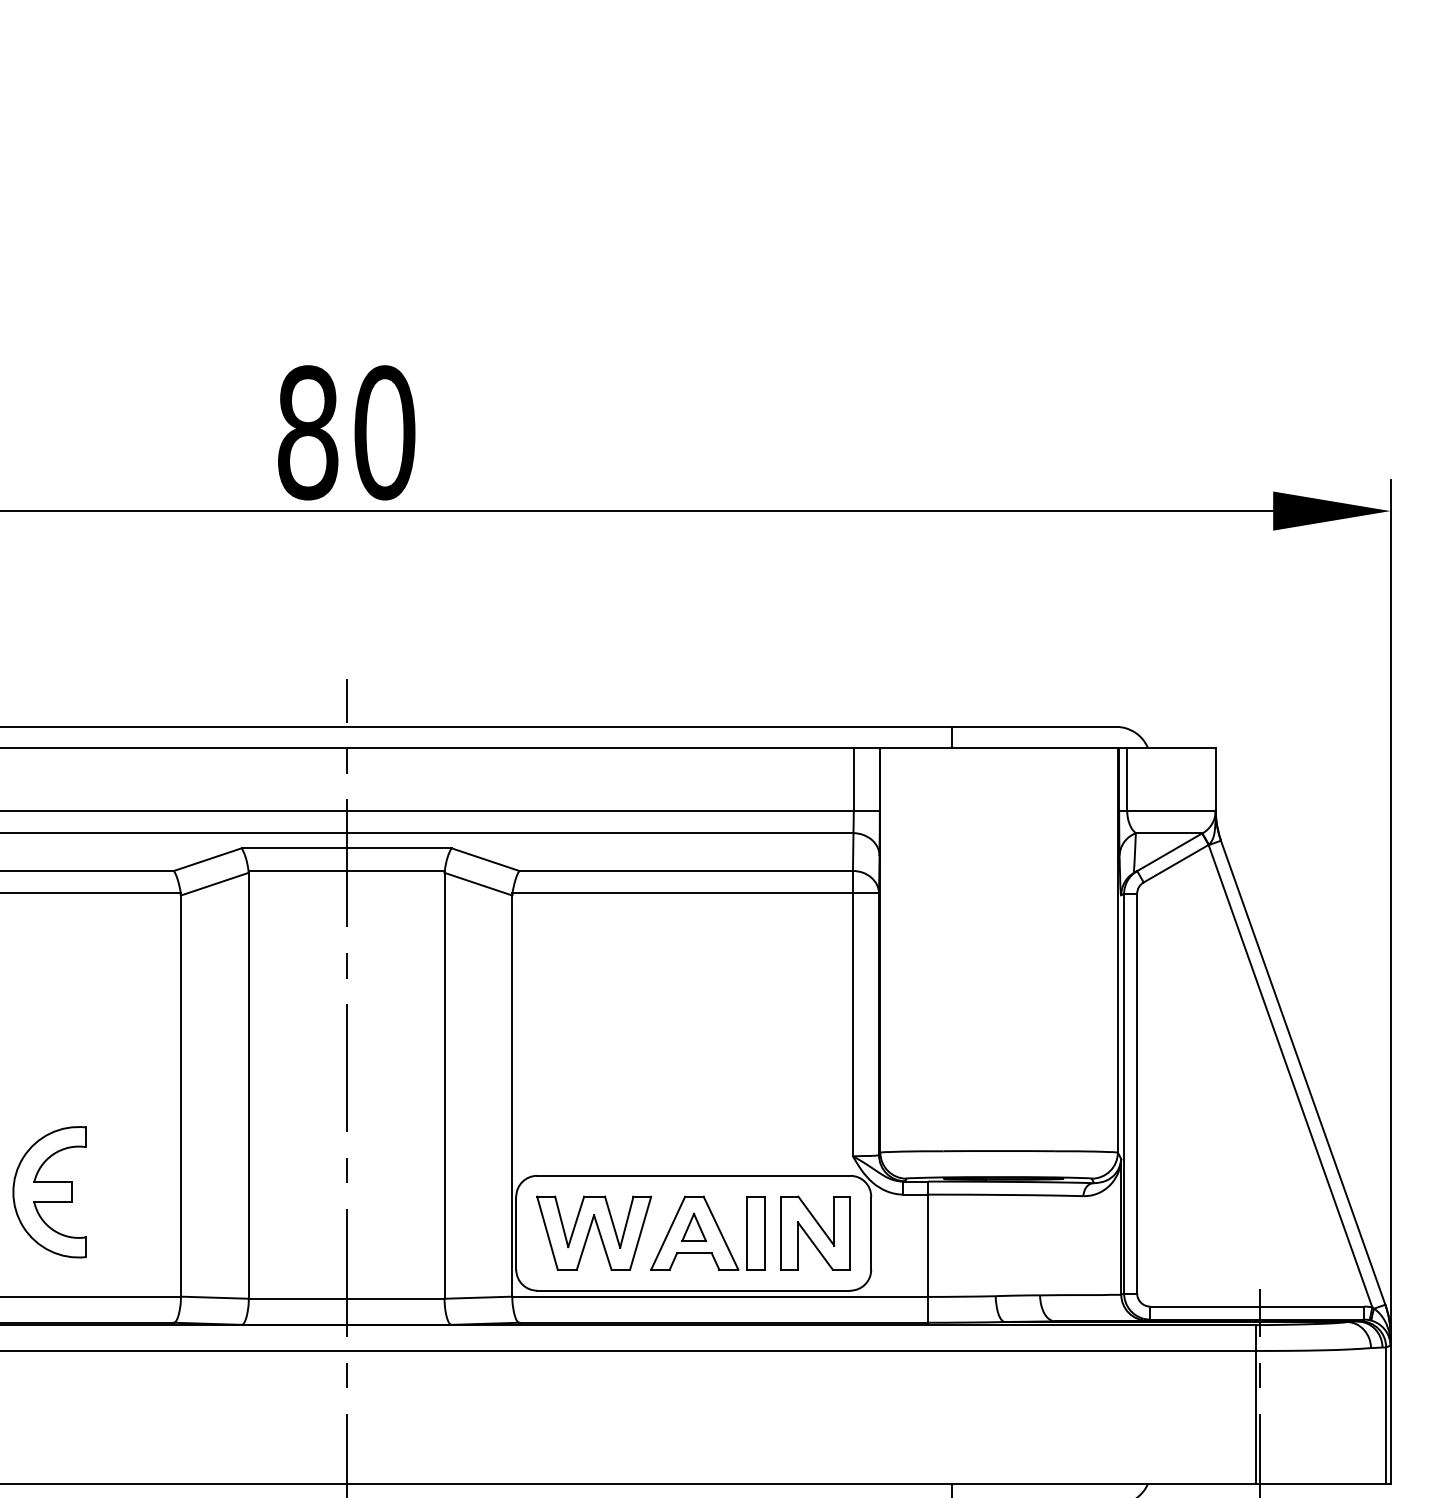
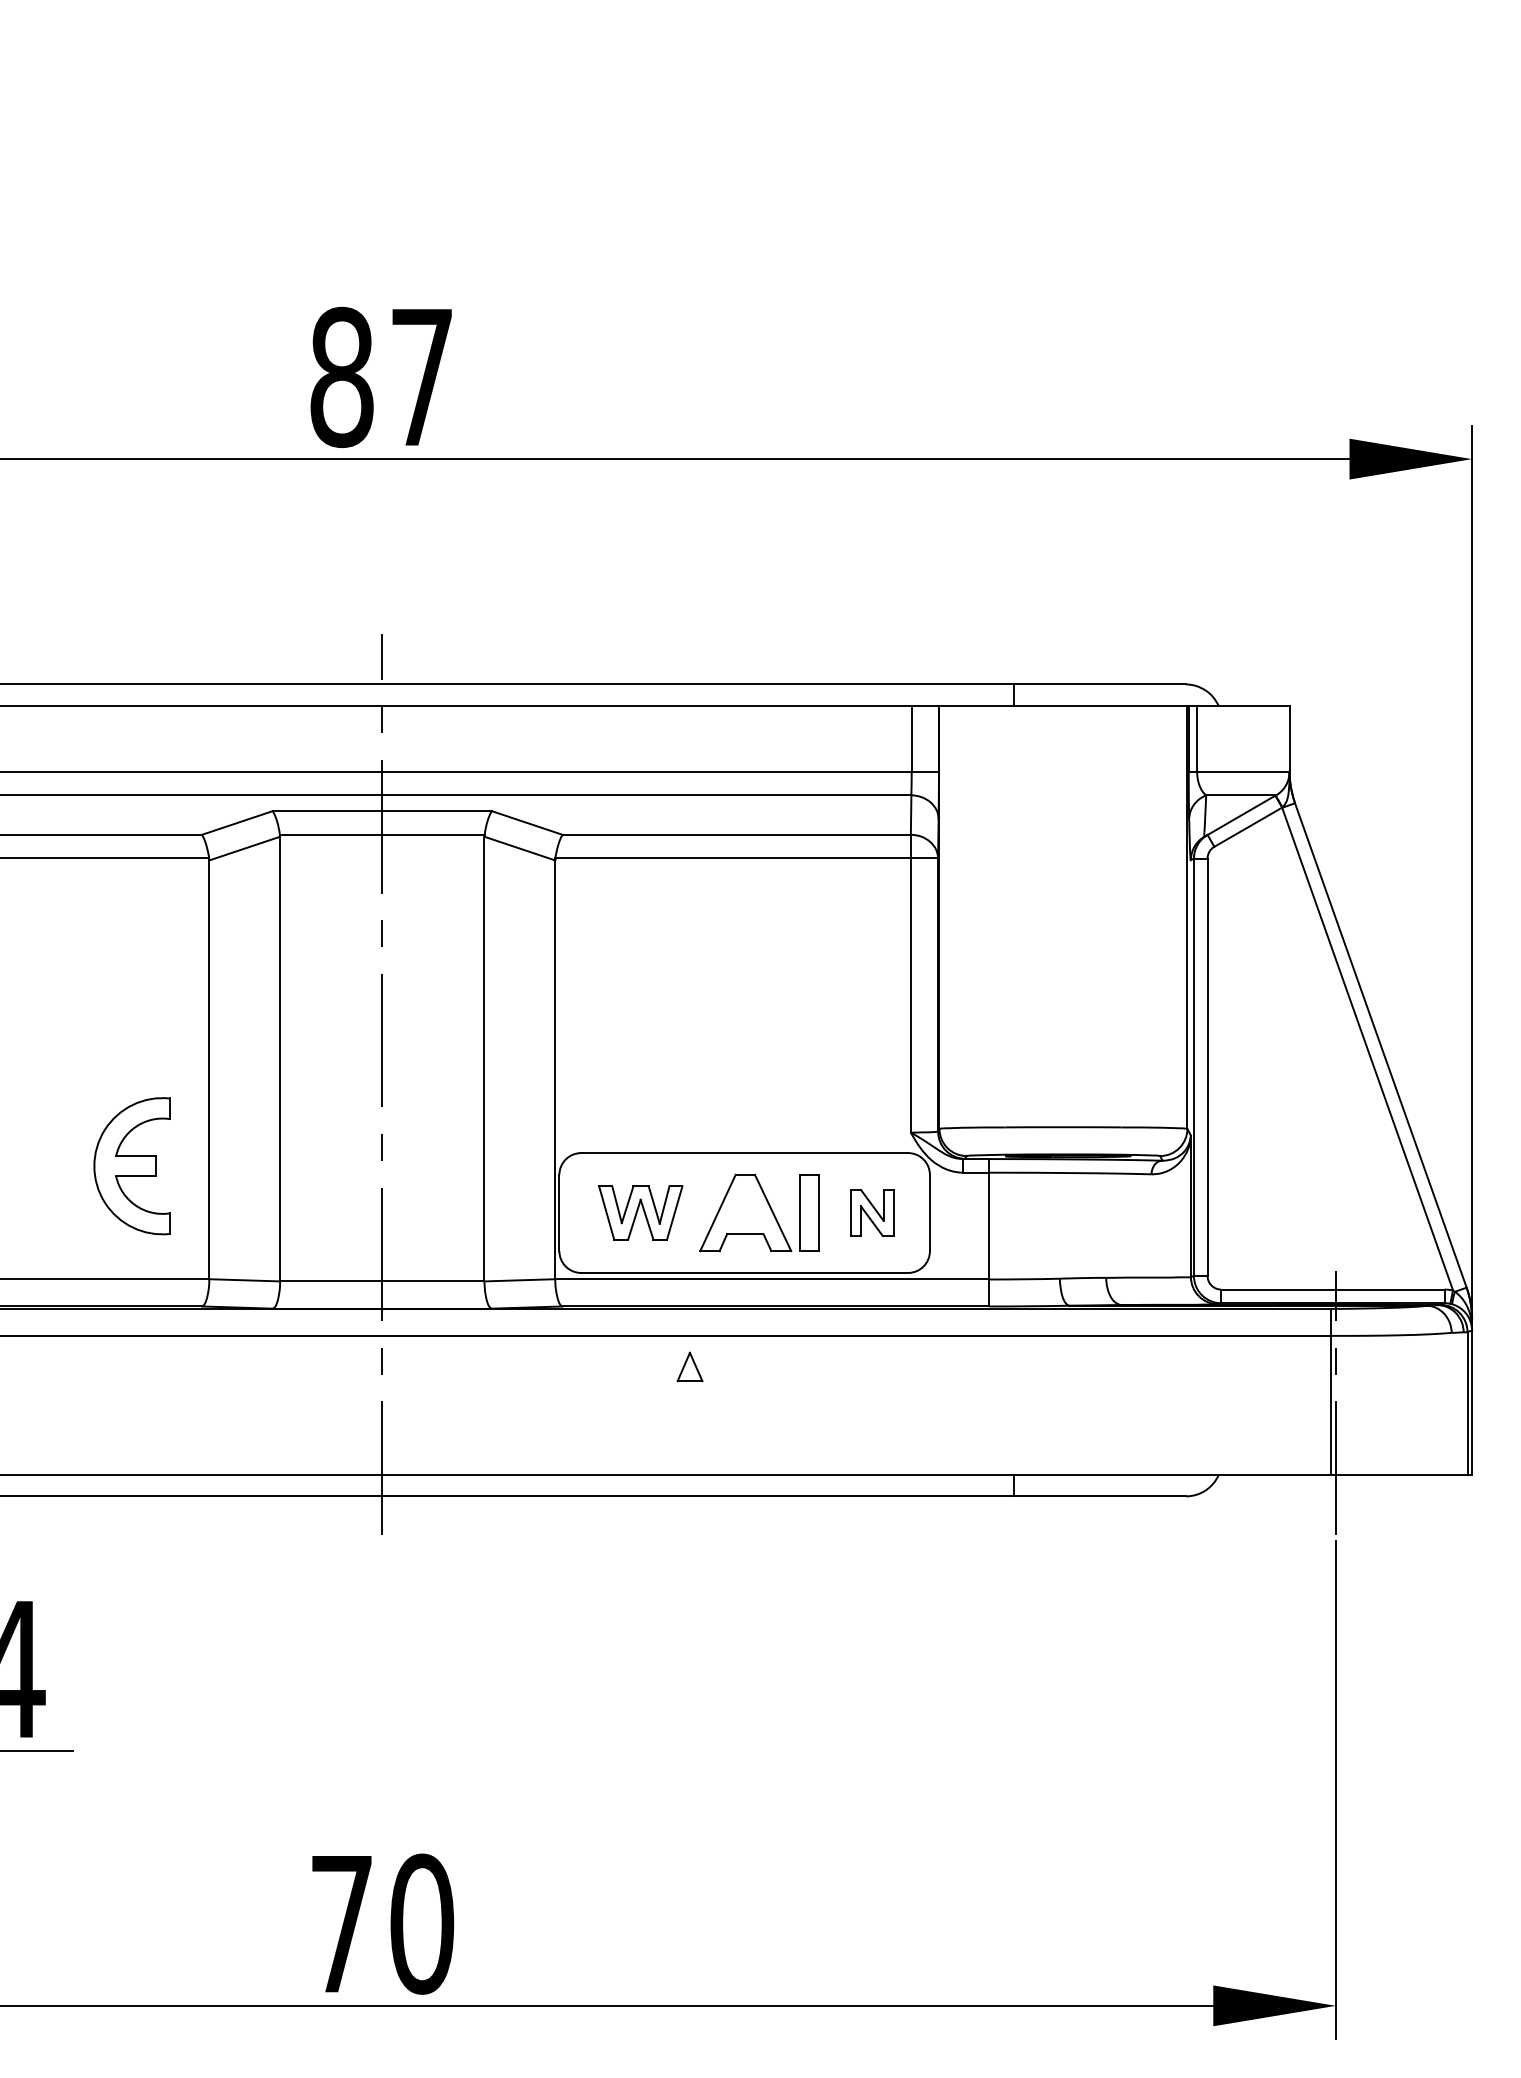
text: (385, 432) -> (422, 377), 80 -> 87
part: (48, 1192) -> (131, 1166), moved
part: (693, 1227) -> (689, 1366), moved
part: (593, 1232) -> (640, 1212), size x0.7
part: (815, 1232) -> (871, 1212), size x0.6

